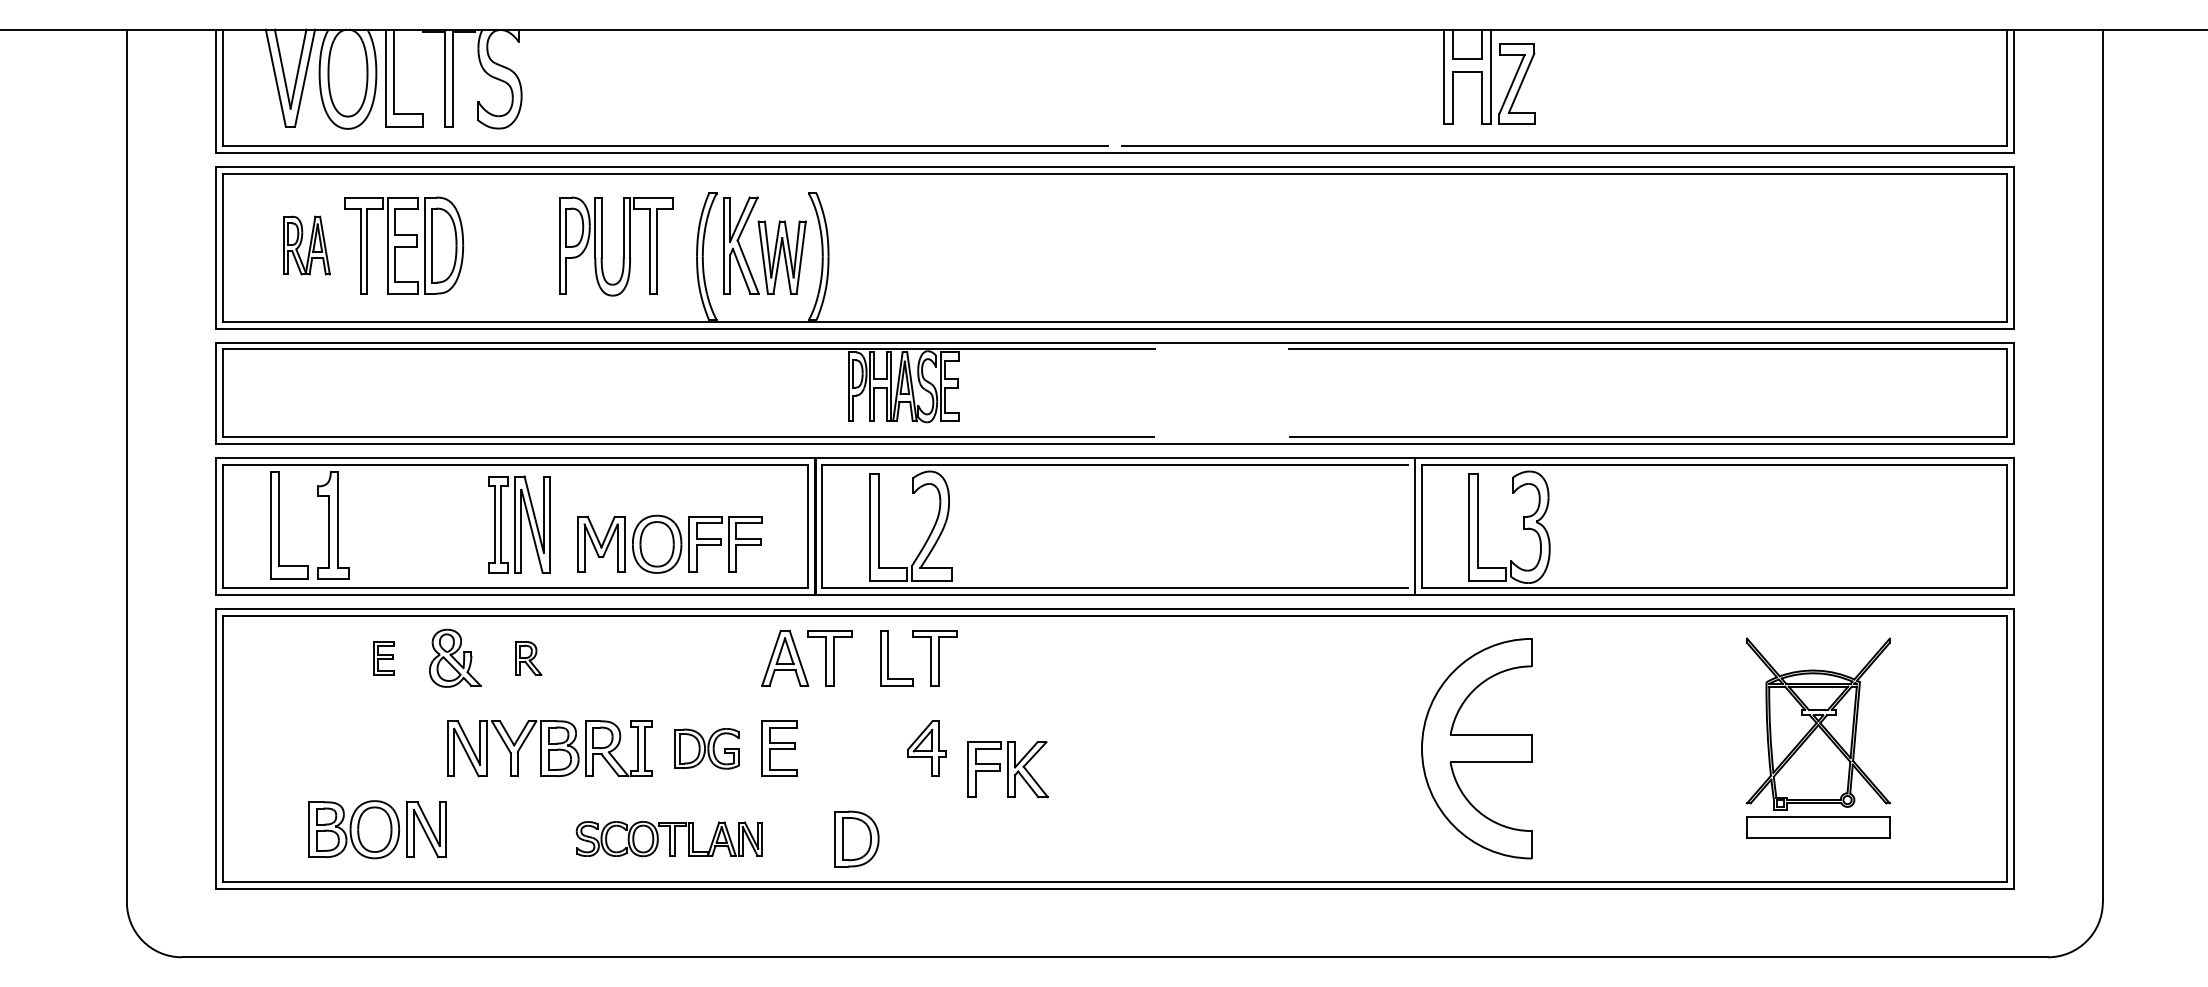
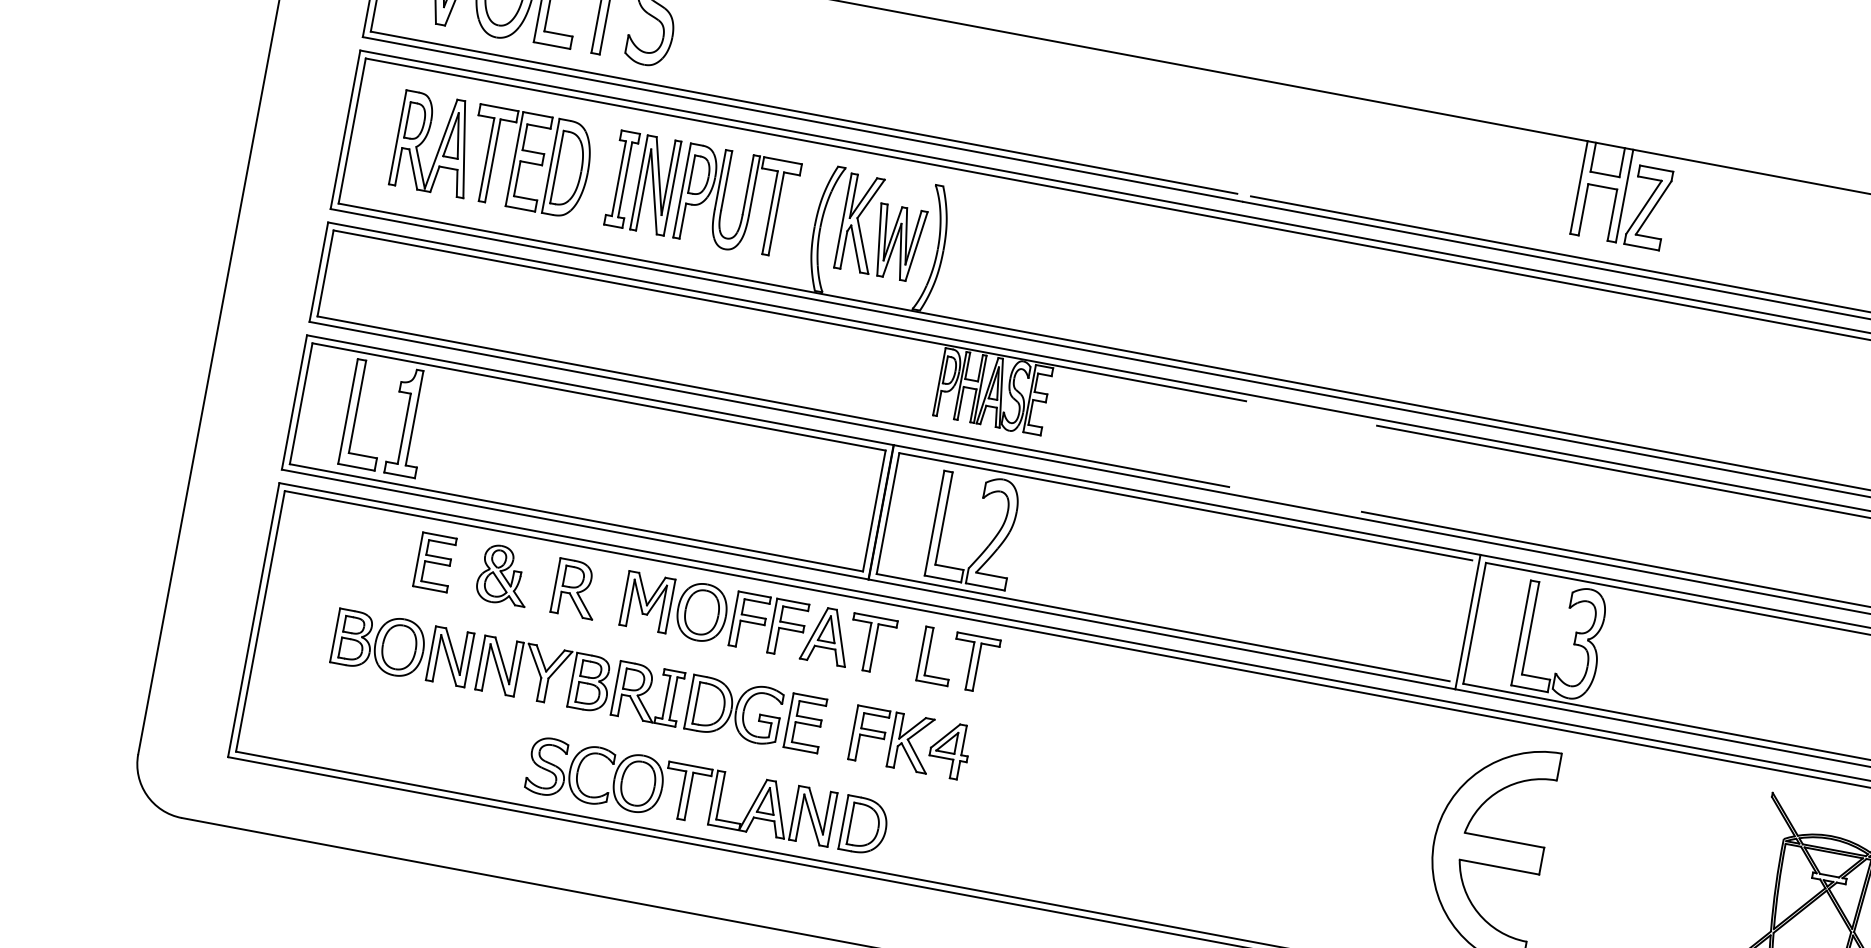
part: (306, 245) -> (434, 144), size x1.67
part: (519, 524) -> (642, 183), moved
part: (669, 543) -> (714, 613), moved
part: (383, 658) -> (434, 562), size x1.67
part: (528, 658) -> (576, 589), size x1.67
part: (706, 748) -> (733, 709), size x1.43
part: (1007, 769) -> (891, 739), moved
part: (377, 829) -> (401, 647), moved
part: (669, 838) -> (681, 791), size x1.67

